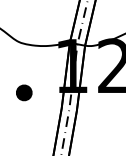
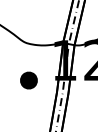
part: (23, 92) -> (28, 80), size x1.43

